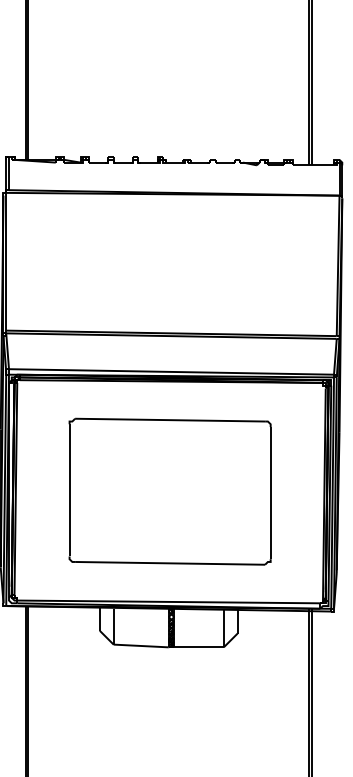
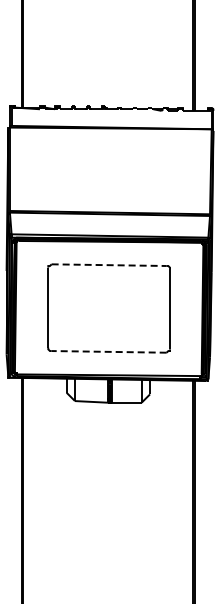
line: (170, 420) -> (109, 265), solid -> dashed
line: (170, 562) -> (109, 351), solid -> dashed

